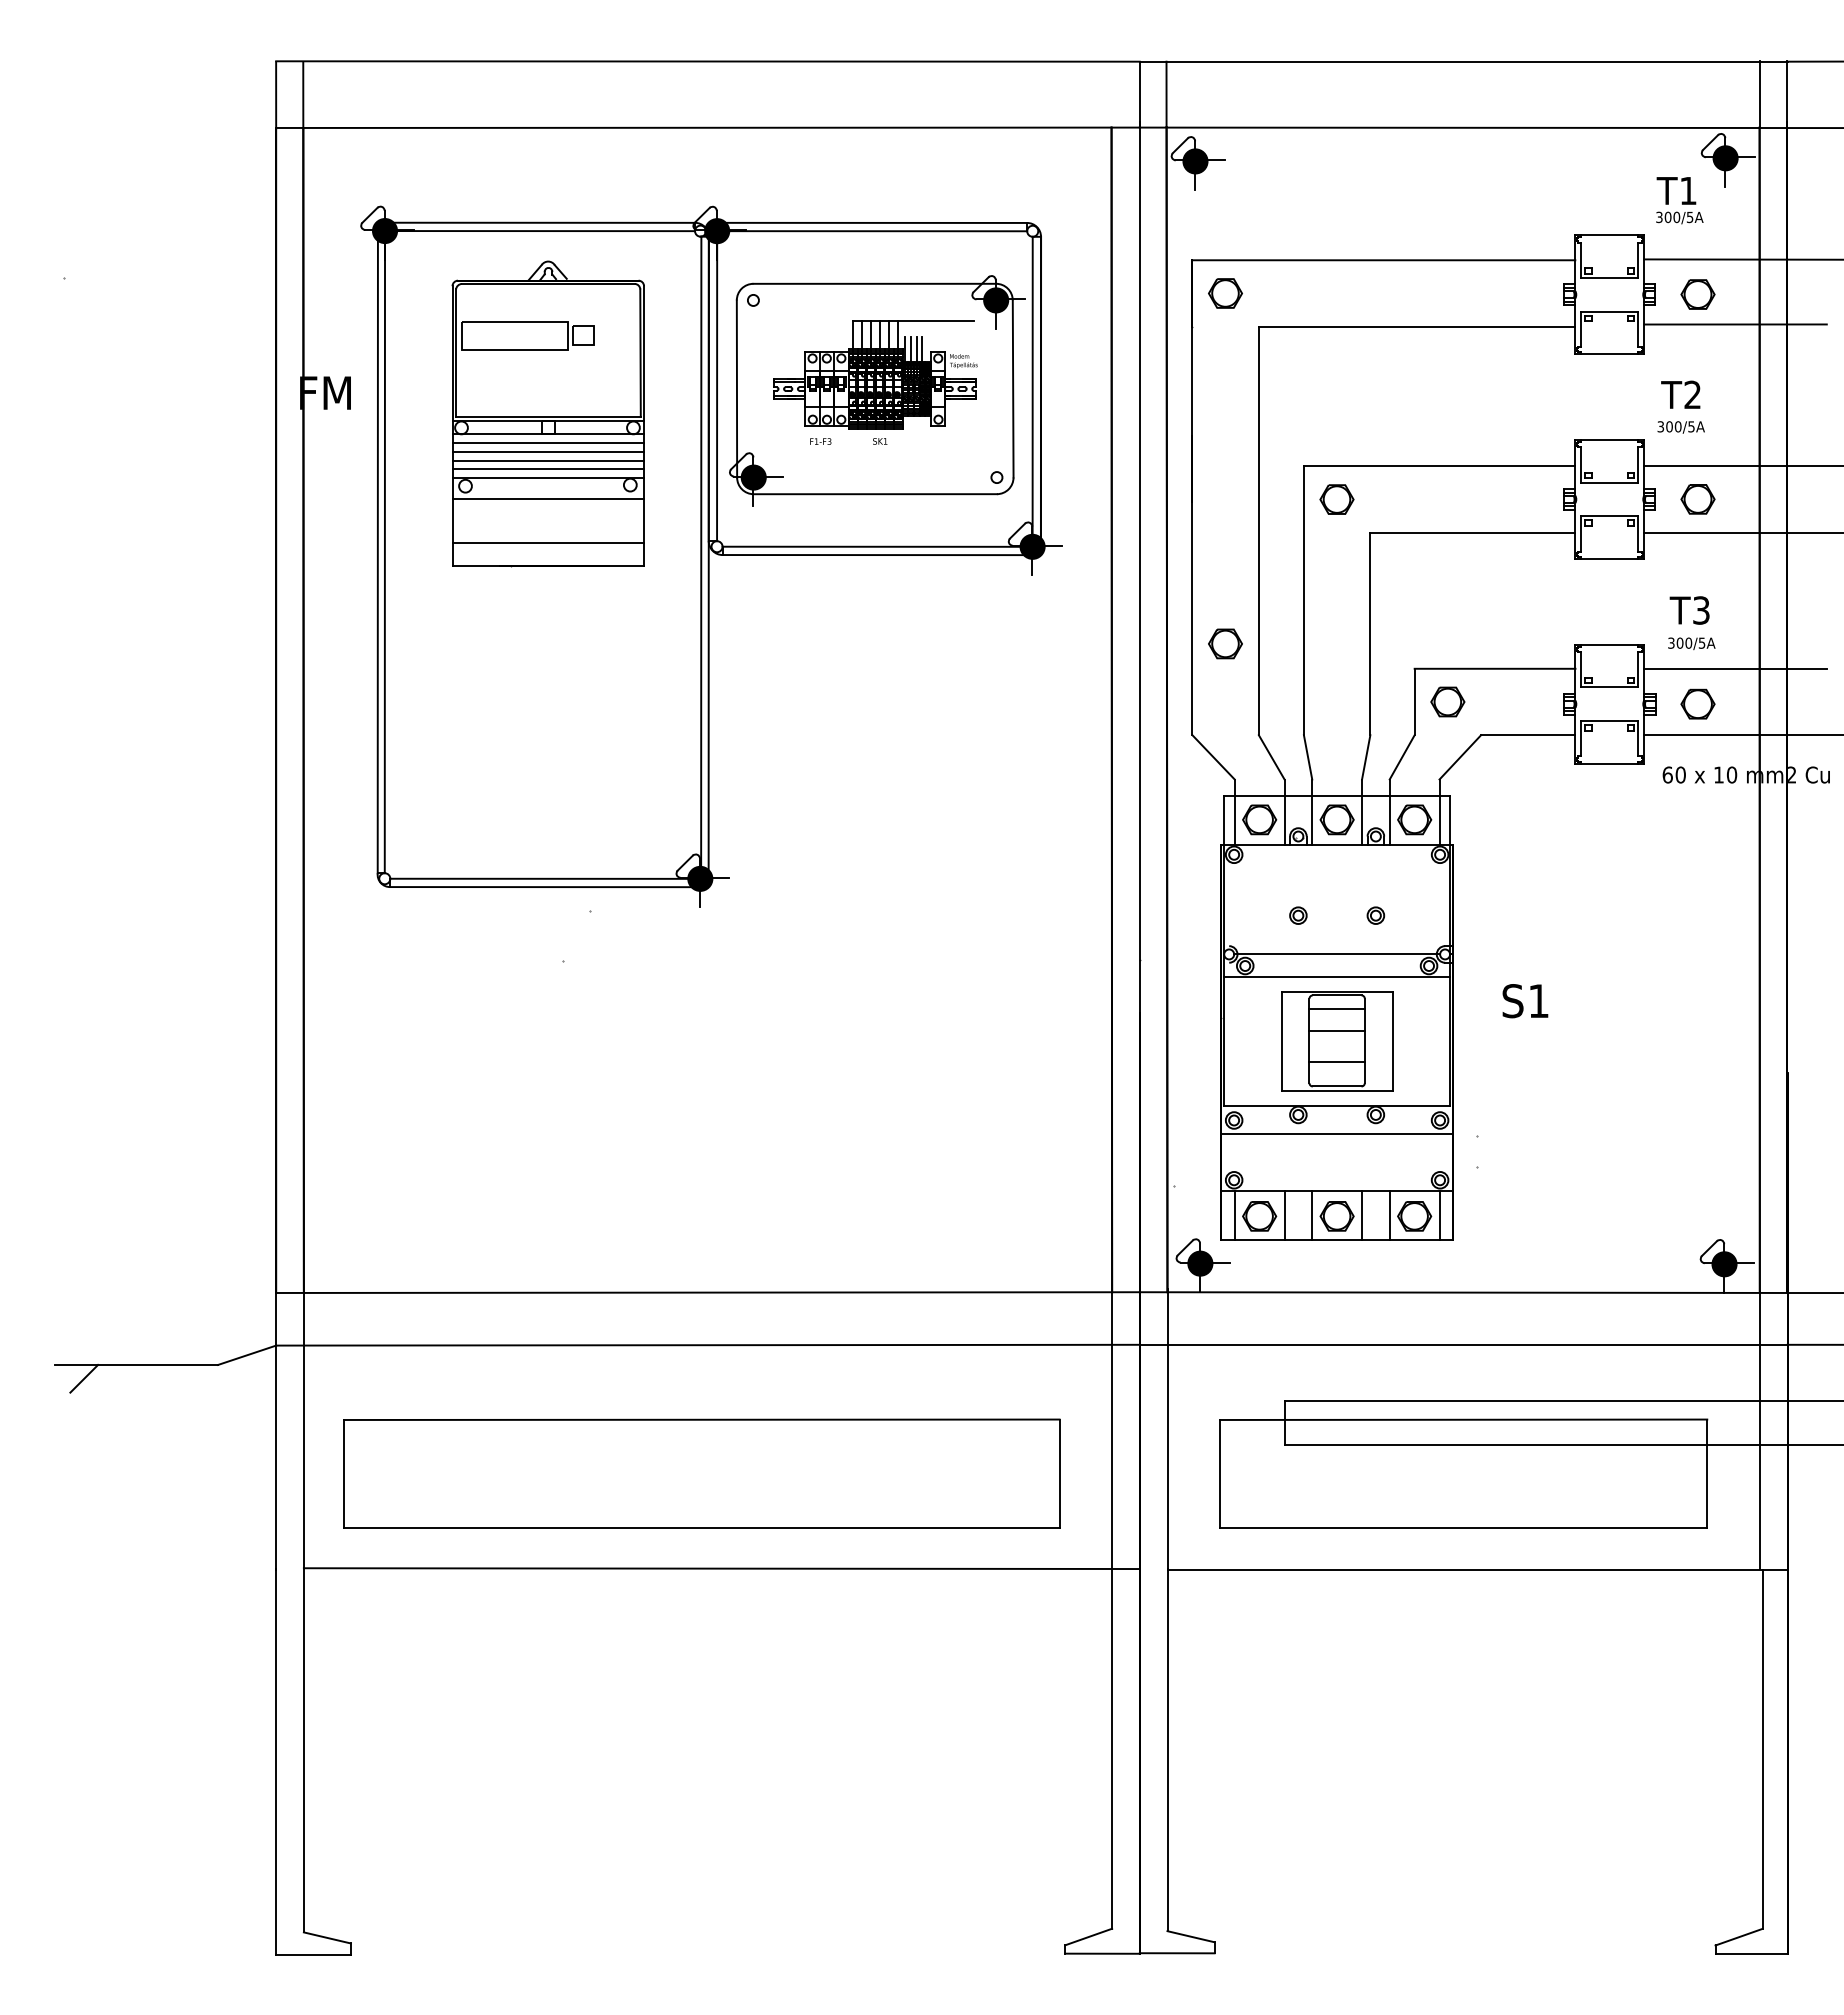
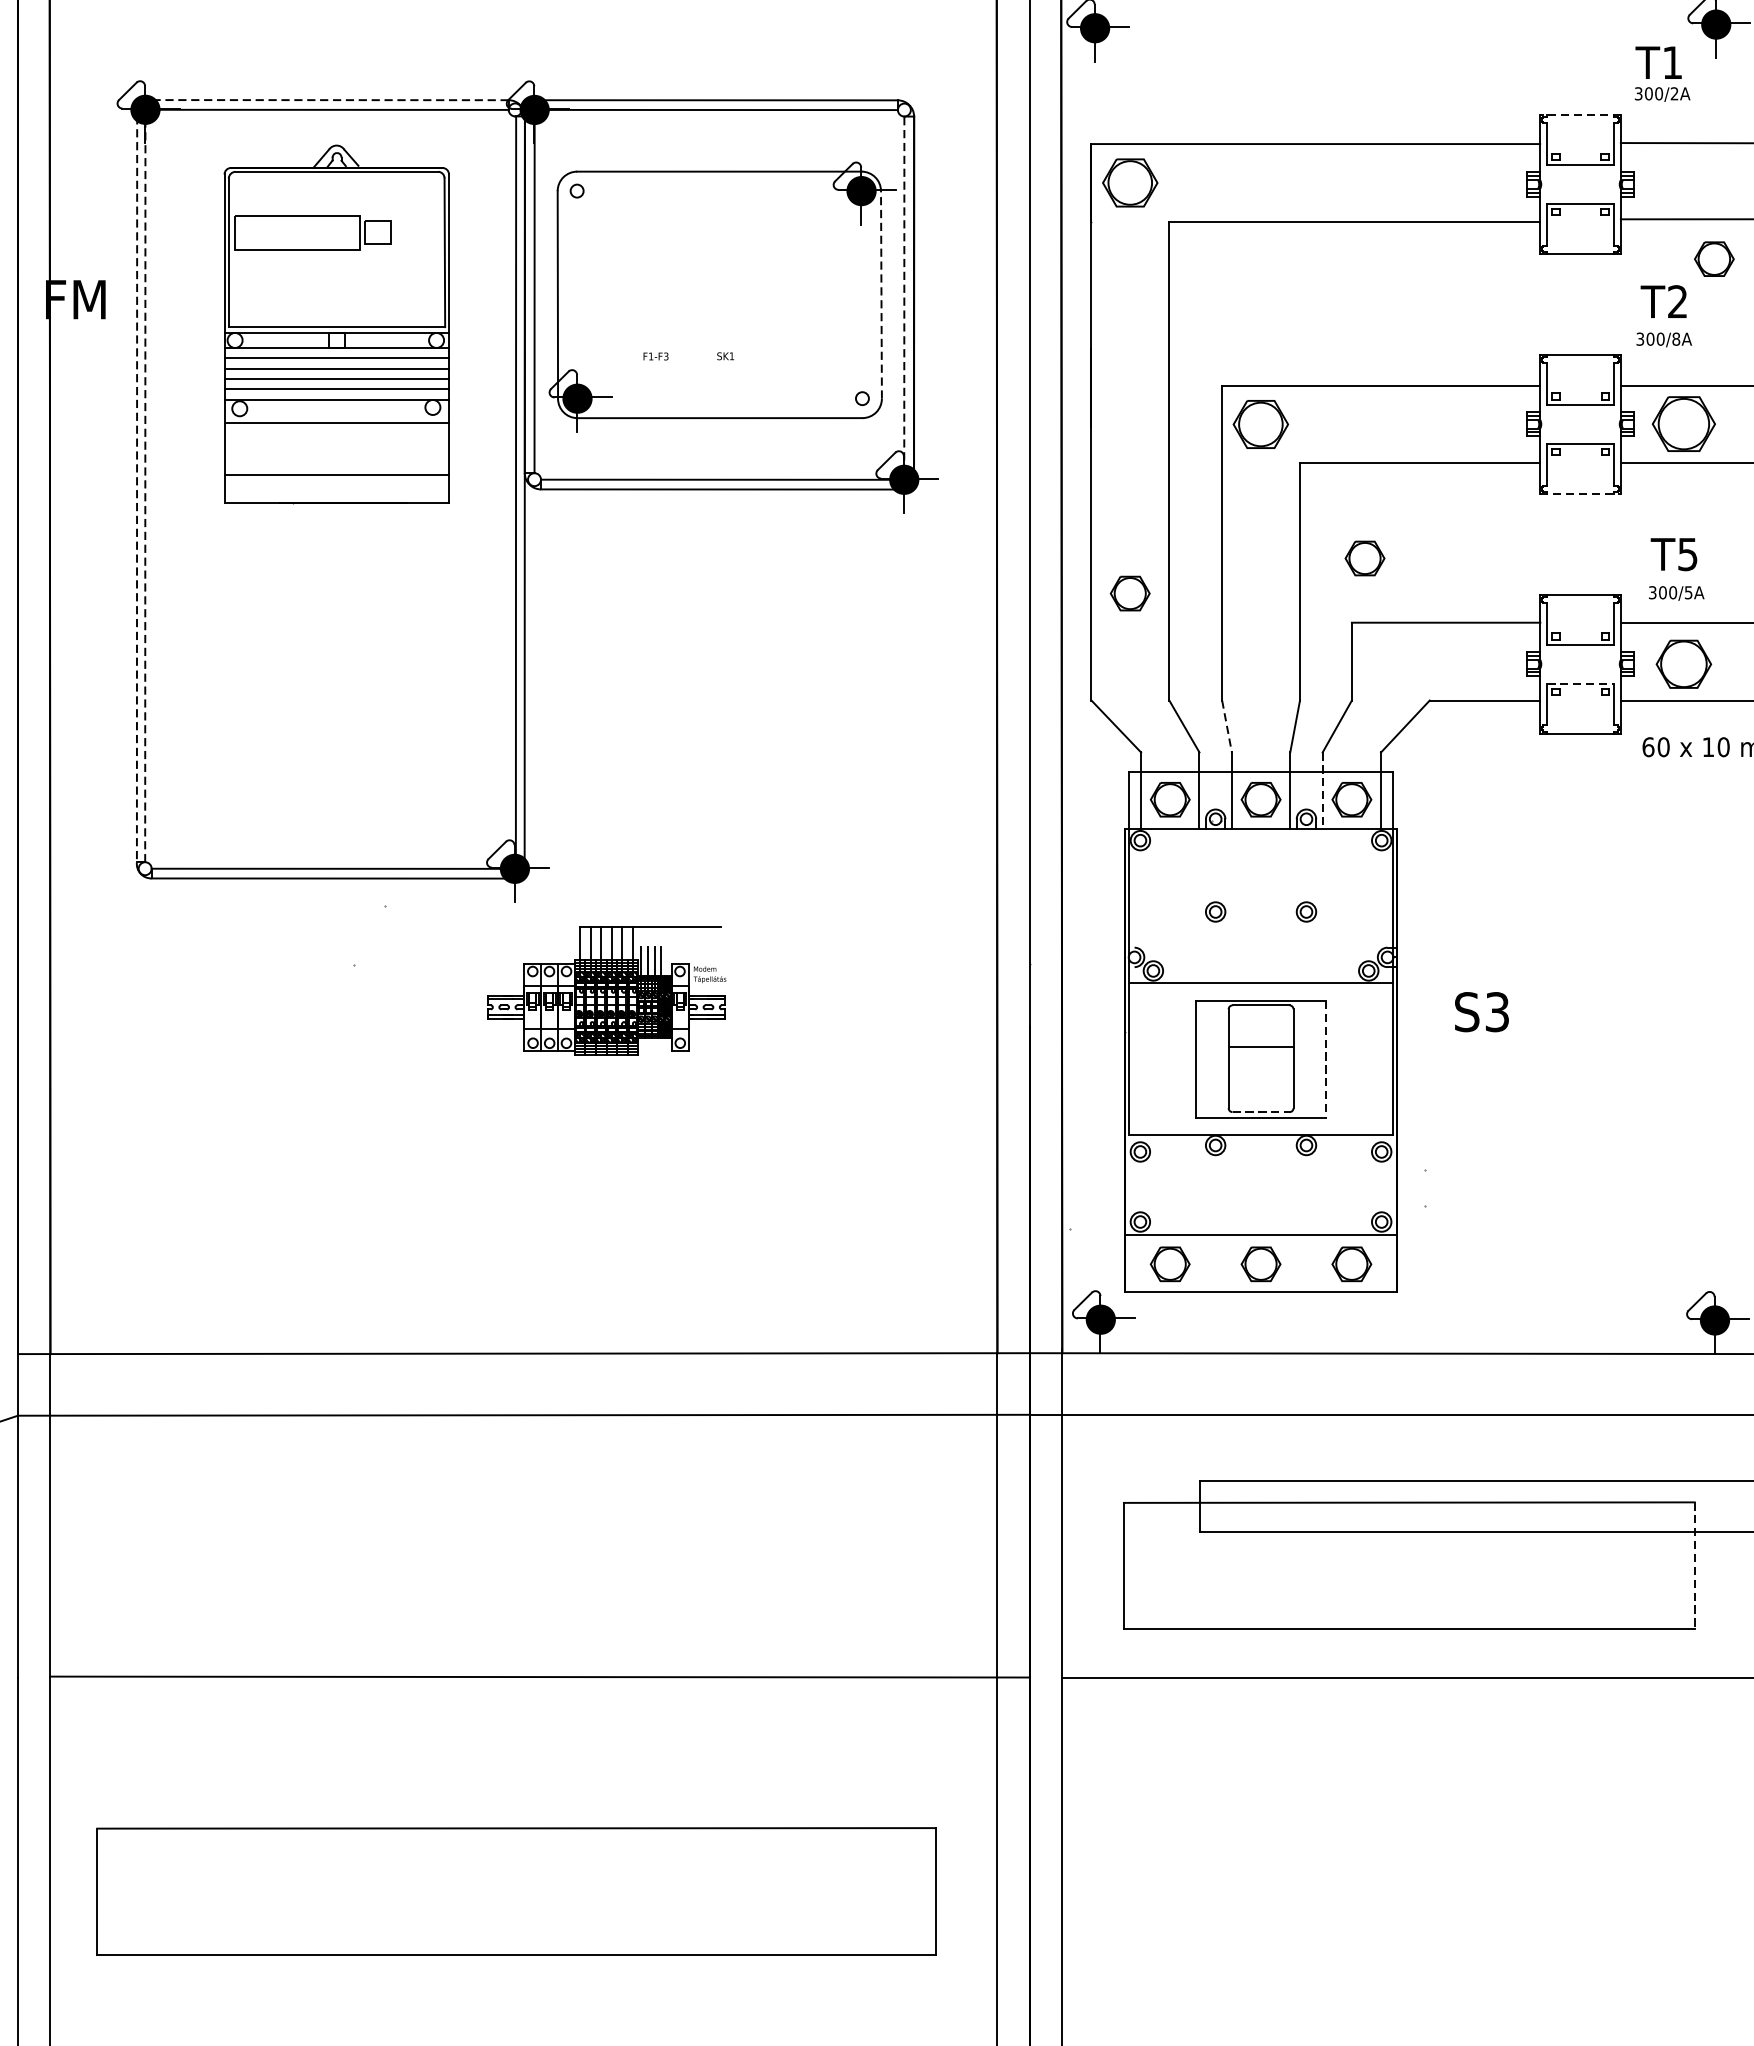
text: (1689, 217) -> (1673, 93), 300/5A -> 300/2A
line: (542, 222) -> (329, 99), solid -> dashed
line: (1609, 235) -> (1580, 115), solid -> dashed
part: (1225, 293) -> (1130, 182), size x1.4
part: (1697, 294) -> (1713, 259), moved
part: (875, 374) -> (606, 990), moved
line: (1013, 388) -> (881, 294), solid -> dashed
line: (1032, 388) -> (904, 294), solid -> dashed
text: (1691, 426) -> (1676, 338), 300/5A -> 300/8A
part: (1336, 499) -> (1260, 424), size x1.4
part: (1697, 499) -> (1683, 424), size x1.6
line: (384, 554) -> (144, 488), solid -> dashed
line: (377, 555) -> (136, 489), solid -> dashed
line: (1610, 558) -> (1581, 493), solid -> dashed
text: (1701, 610) -> (1687, 554), T3 -> T5
part: (1447, 701) -> (1364, 557), moved
part: (1697, 703) -> (1683, 663), size x1.4
line: (1610, 720) -> (1581, 683), solid -> dashed
line: (1308, 757) -> (1227, 726), solid -> dashed
line: (1389, 812) -> (1322, 791), solid -> dashed
line: (1337, 954) -> (1261, 957), removed
text: (1538, 1001) -> (1497, 1012), S1 -> S3
line: (1336, 1008) -> (1260, 1020), removed
line: (1392, 1041) -> (1325, 1059), solid -> dashed
line: (1336, 1062) -> (1260, 1084), removed
line: (1337, 1086) -> (1261, 1112), solid -> dashed
line: (1336, 1133) -> (1260, 1167), removed
line: (1234, 1215) -> (1140, 1263), removed
line: (1284, 1215) -> (1199, 1263), removed
line: (1312, 1215) -> (1232, 1263), removed
line: (1362, 1215) -> (1290, 1263), removed
line: (1389, 1215) -> (1322, 1263), removed
line: (1439, 1215) -> (1381, 1263), removed
part: (701, 1473) -> (516, 1891), moved
line: (1707, 1473) -> (1695, 1565), solid -> dashed

